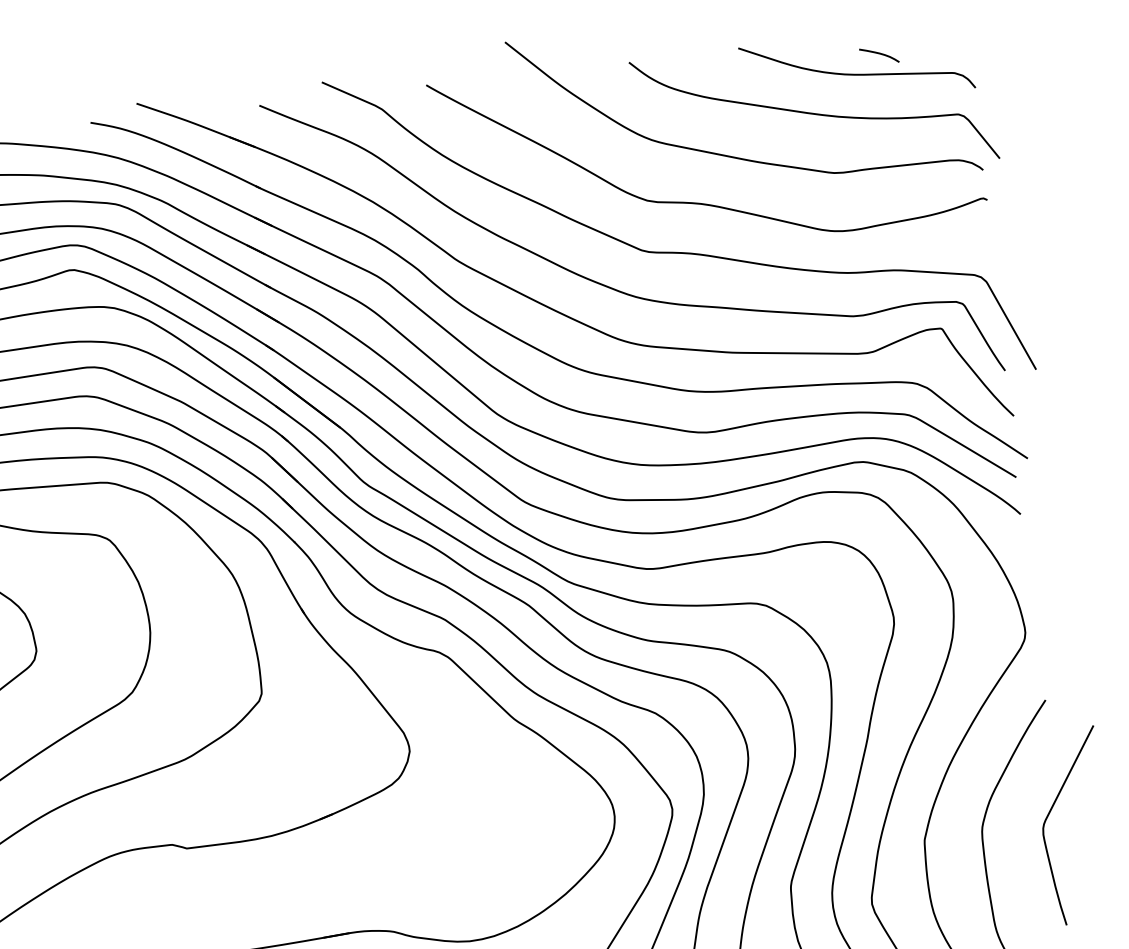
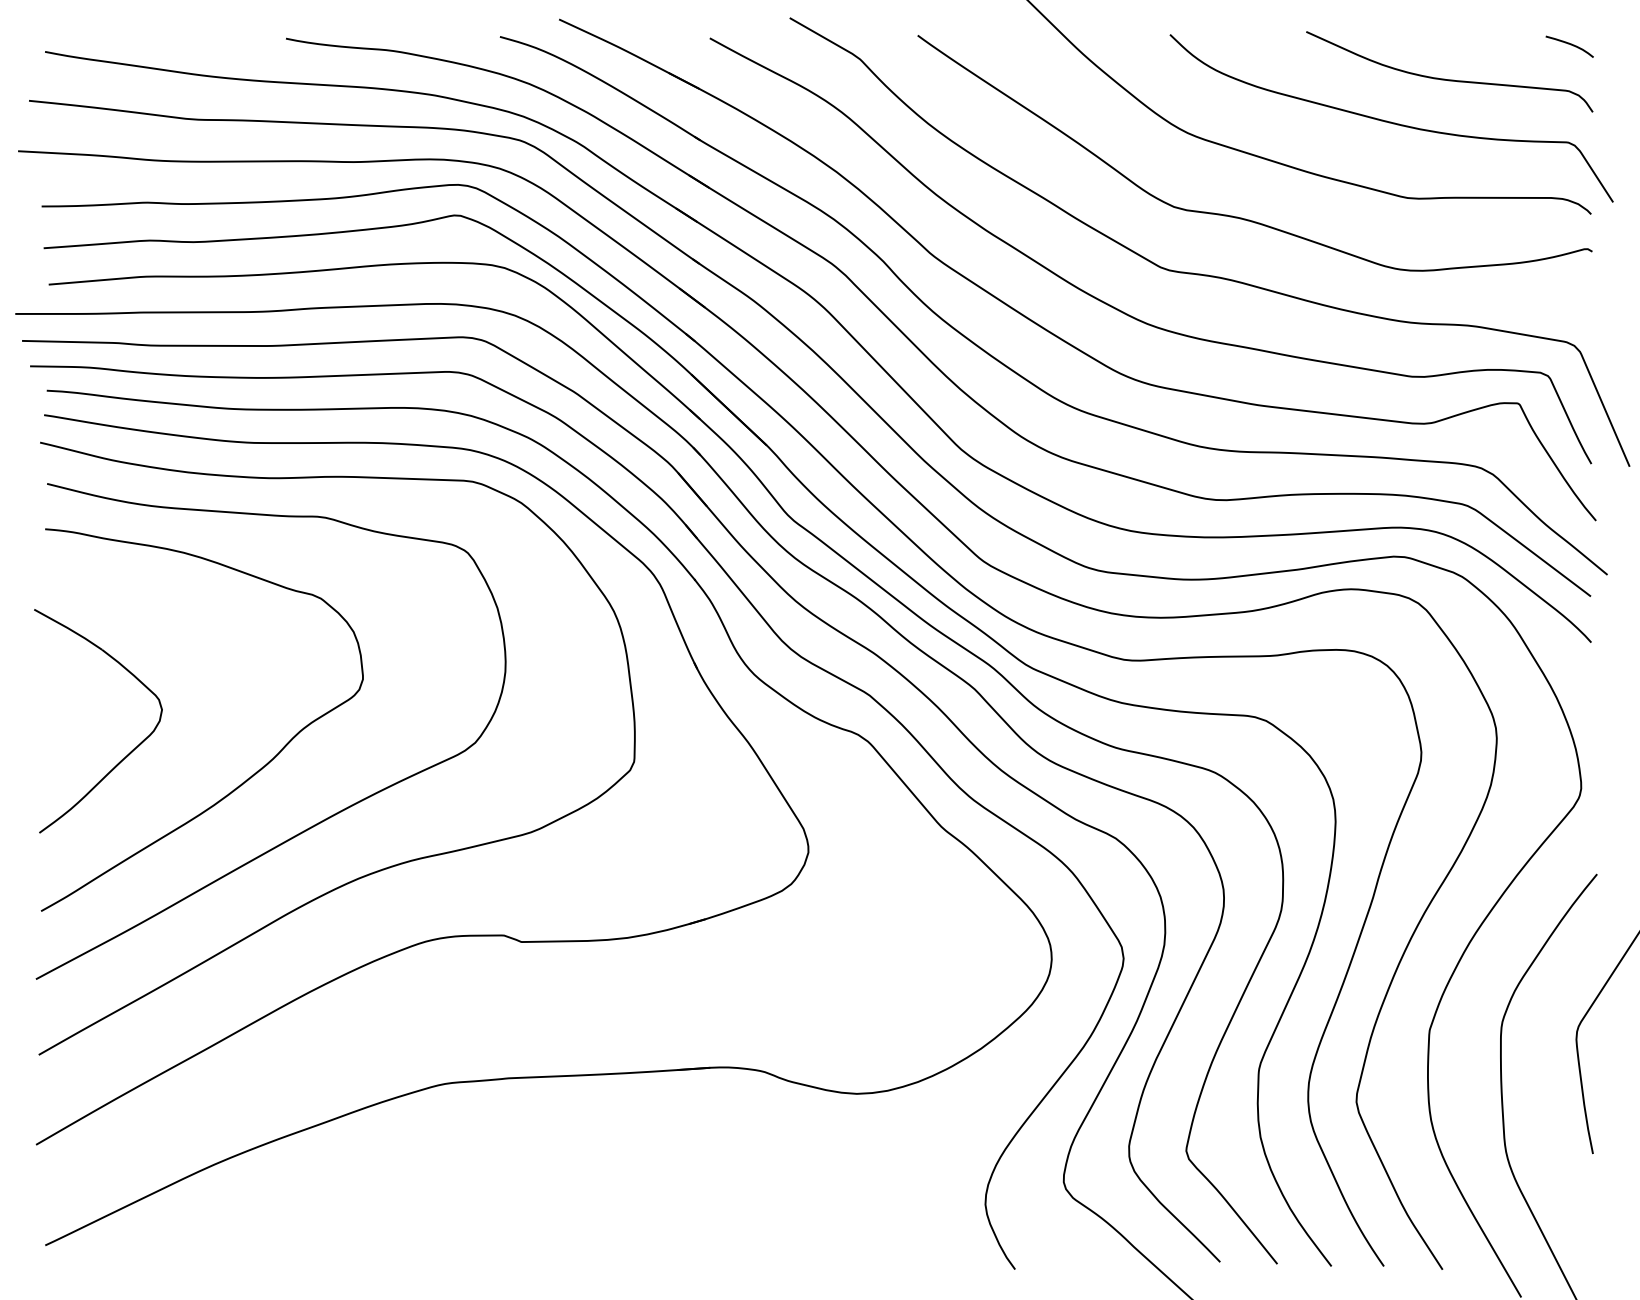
curve: (879, 54) -> (1570, 45), moved

